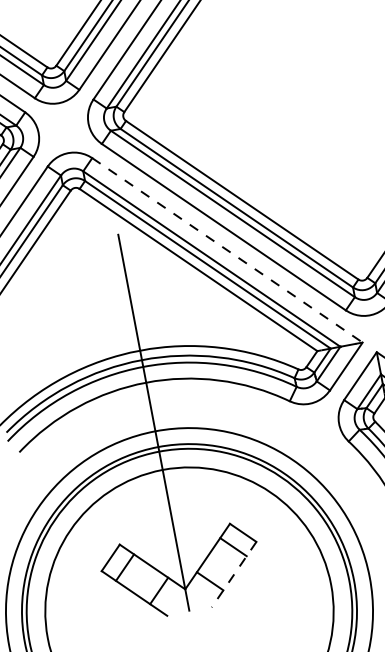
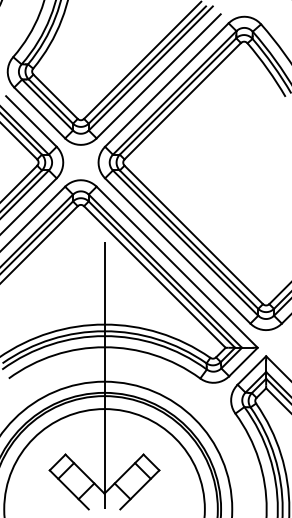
line: (227, 250) -> (177, 267), dashed -> solid
line: (233, 574) -> (139, 489), dashed -> solid

